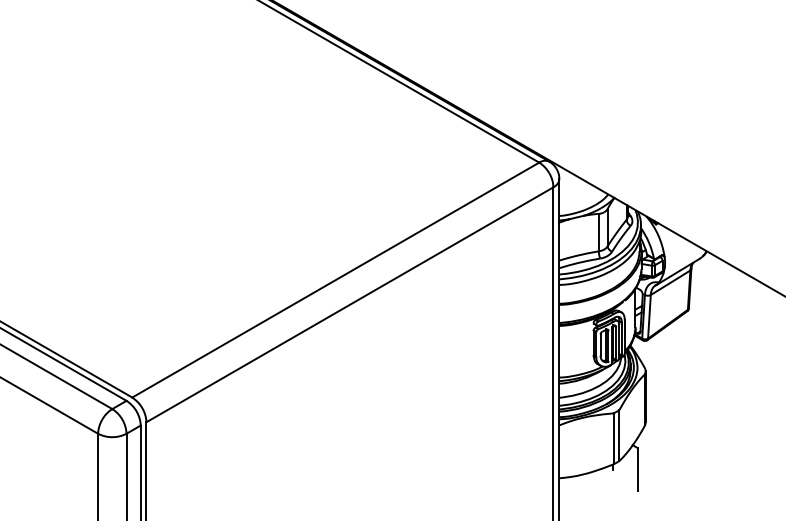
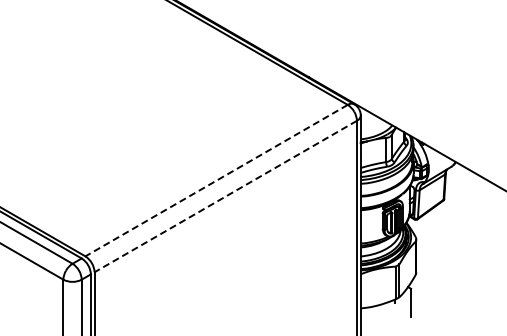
line: (335, 279) -> (216, 180), solid -> dashed
line: (349, 304) -> (225, 196), solid -> dashed

